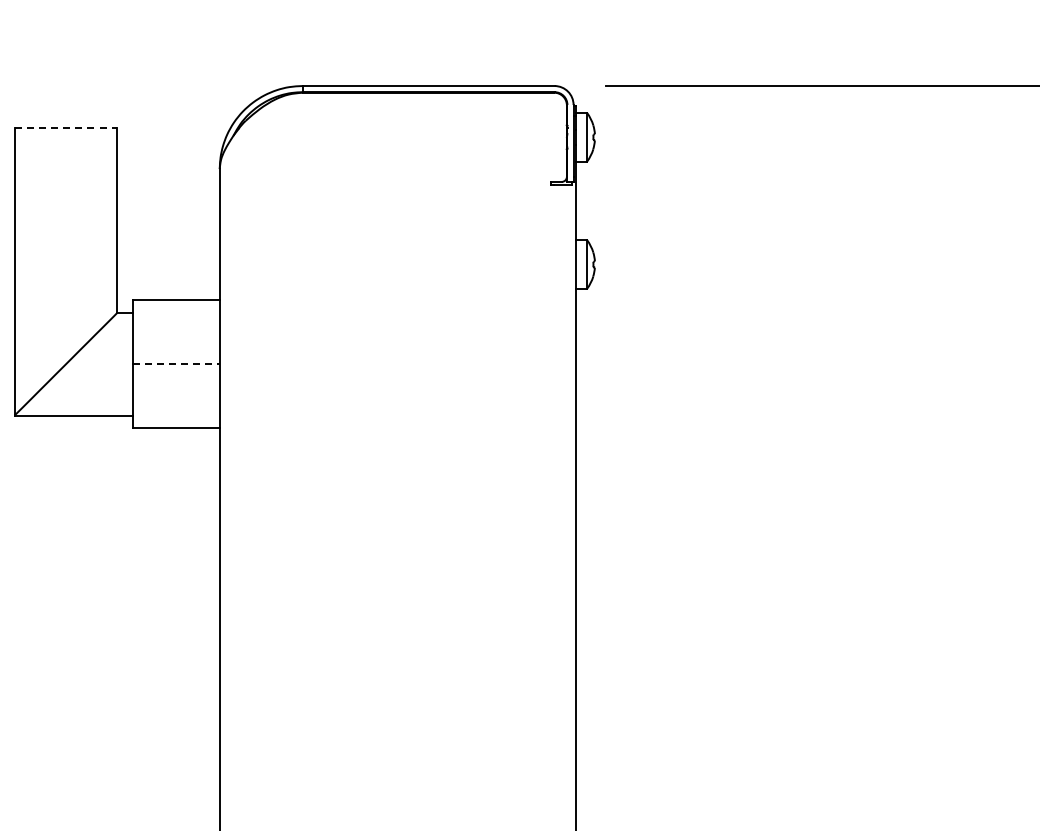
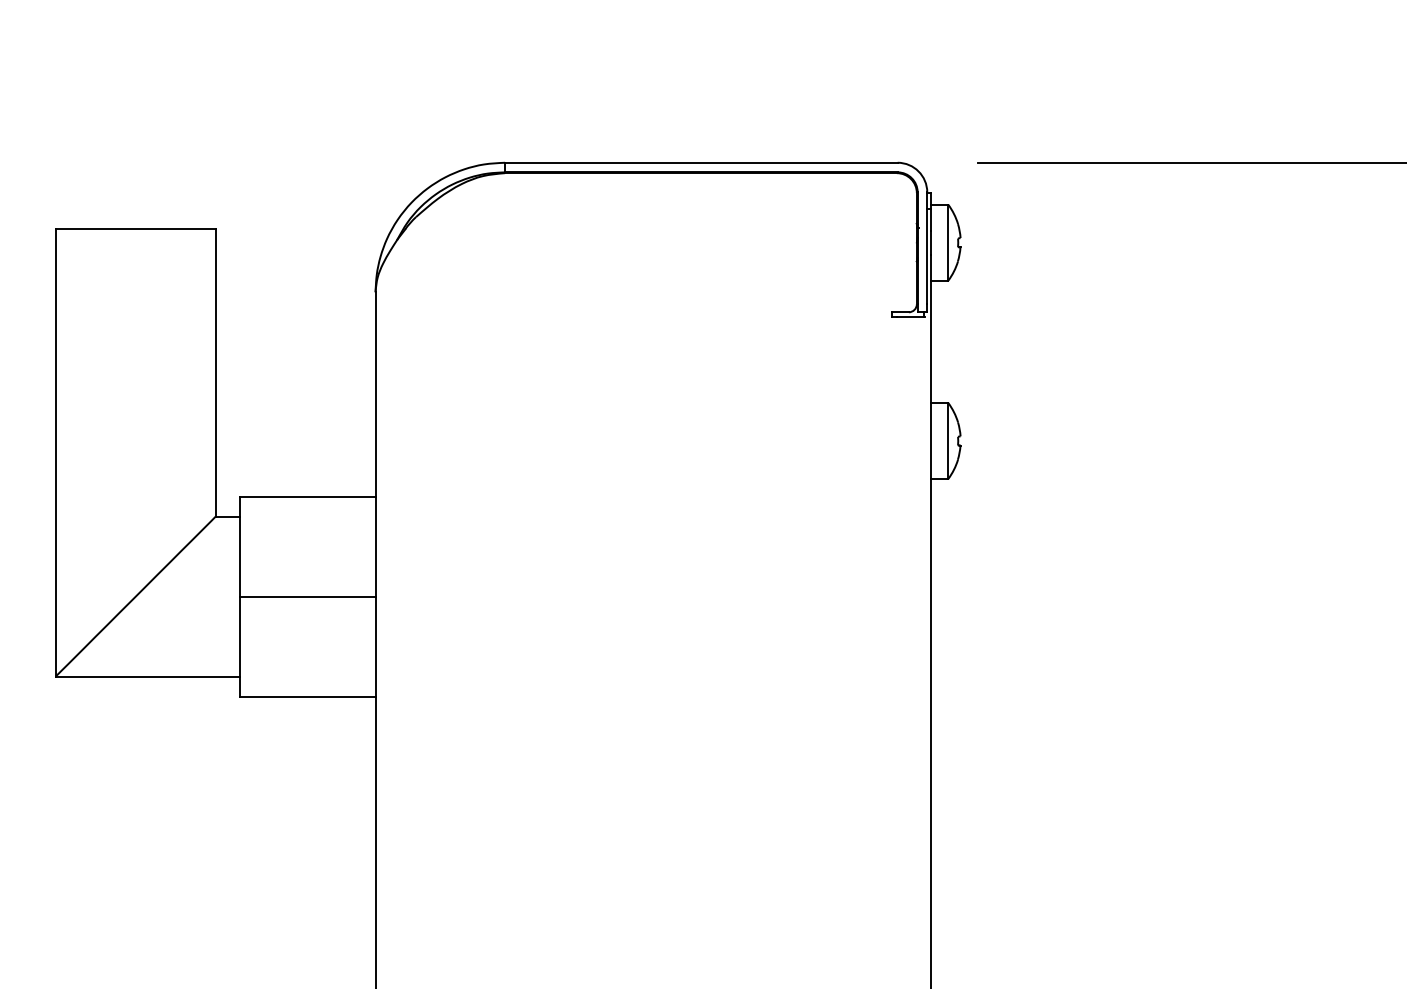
line: (66, 128) -> (136, 228), dashed -> solid
line: (176, 364) -> (308, 596), dashed -> solid

